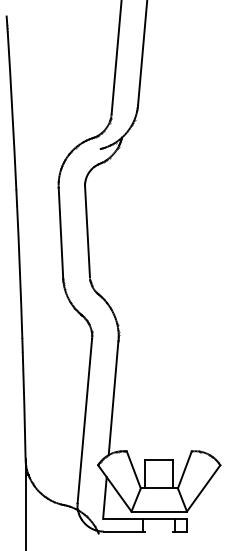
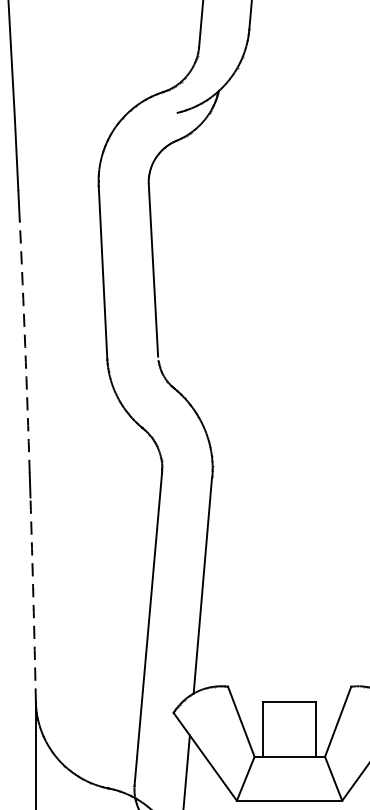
arc: (20, 272) -> (26, 346), solid -> dashed
arc: (24, 405) -> (33, 599), solid -> dashed

